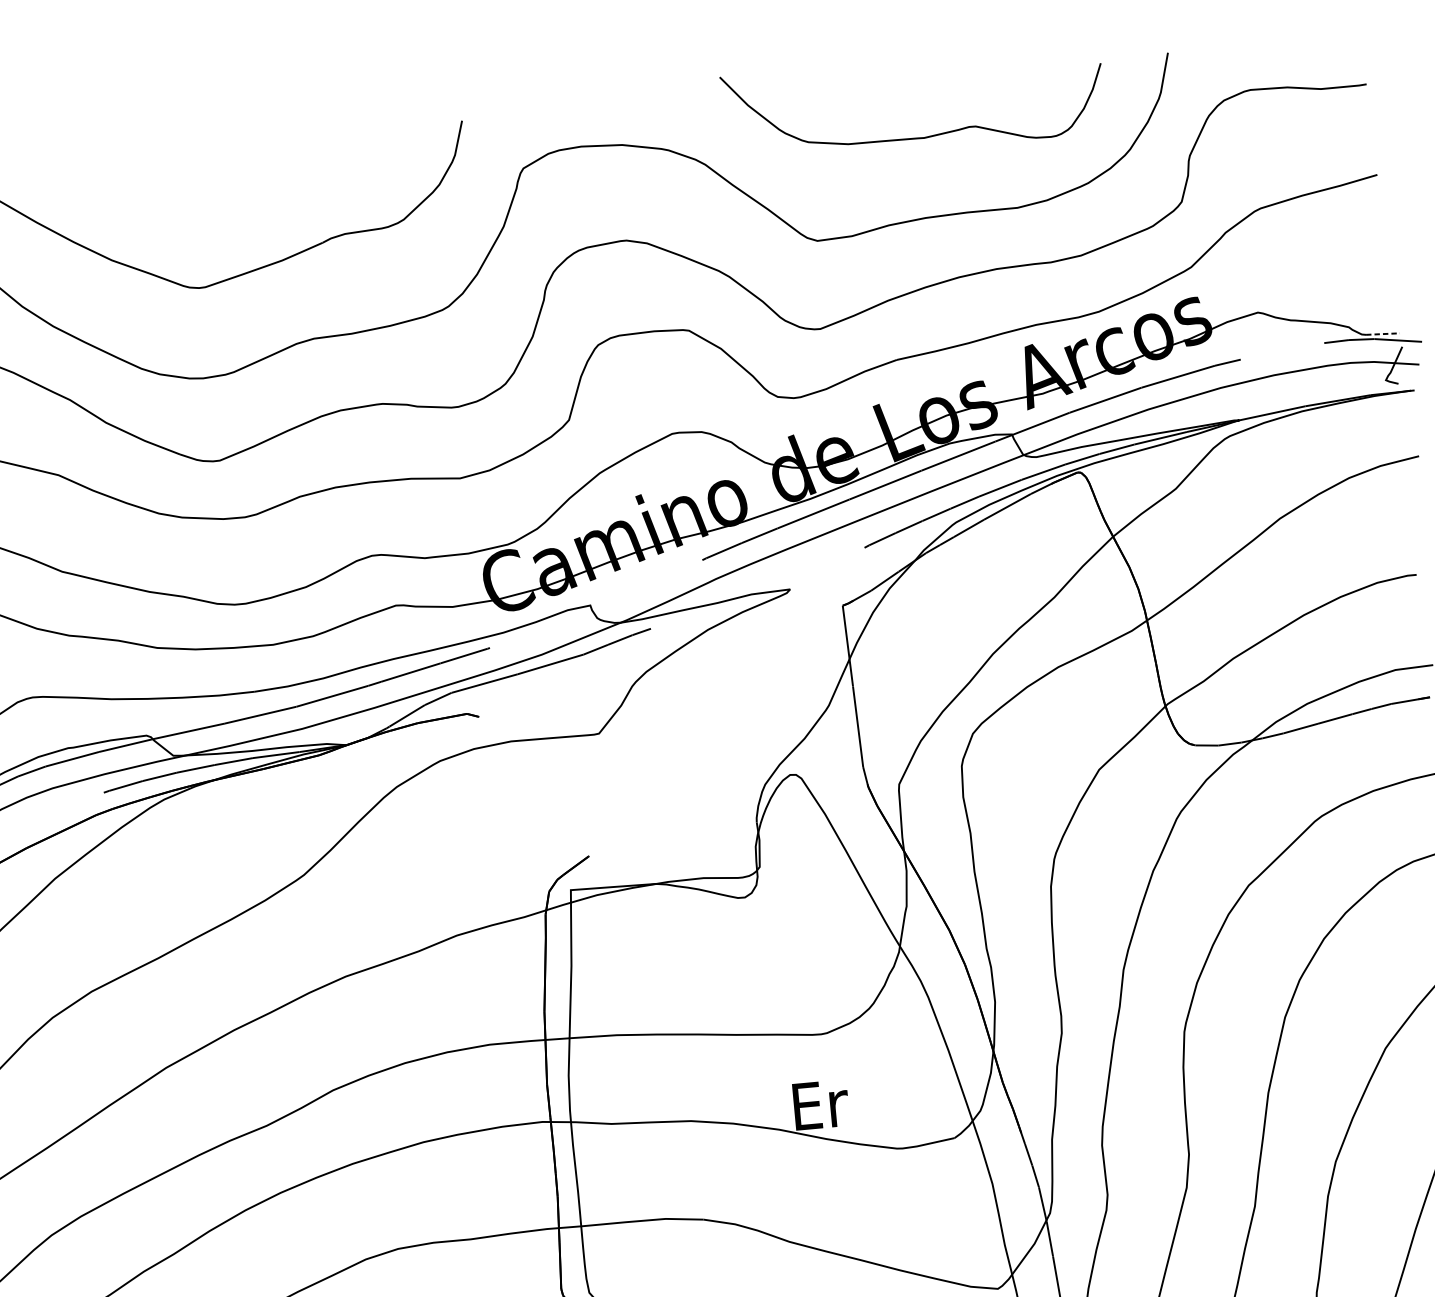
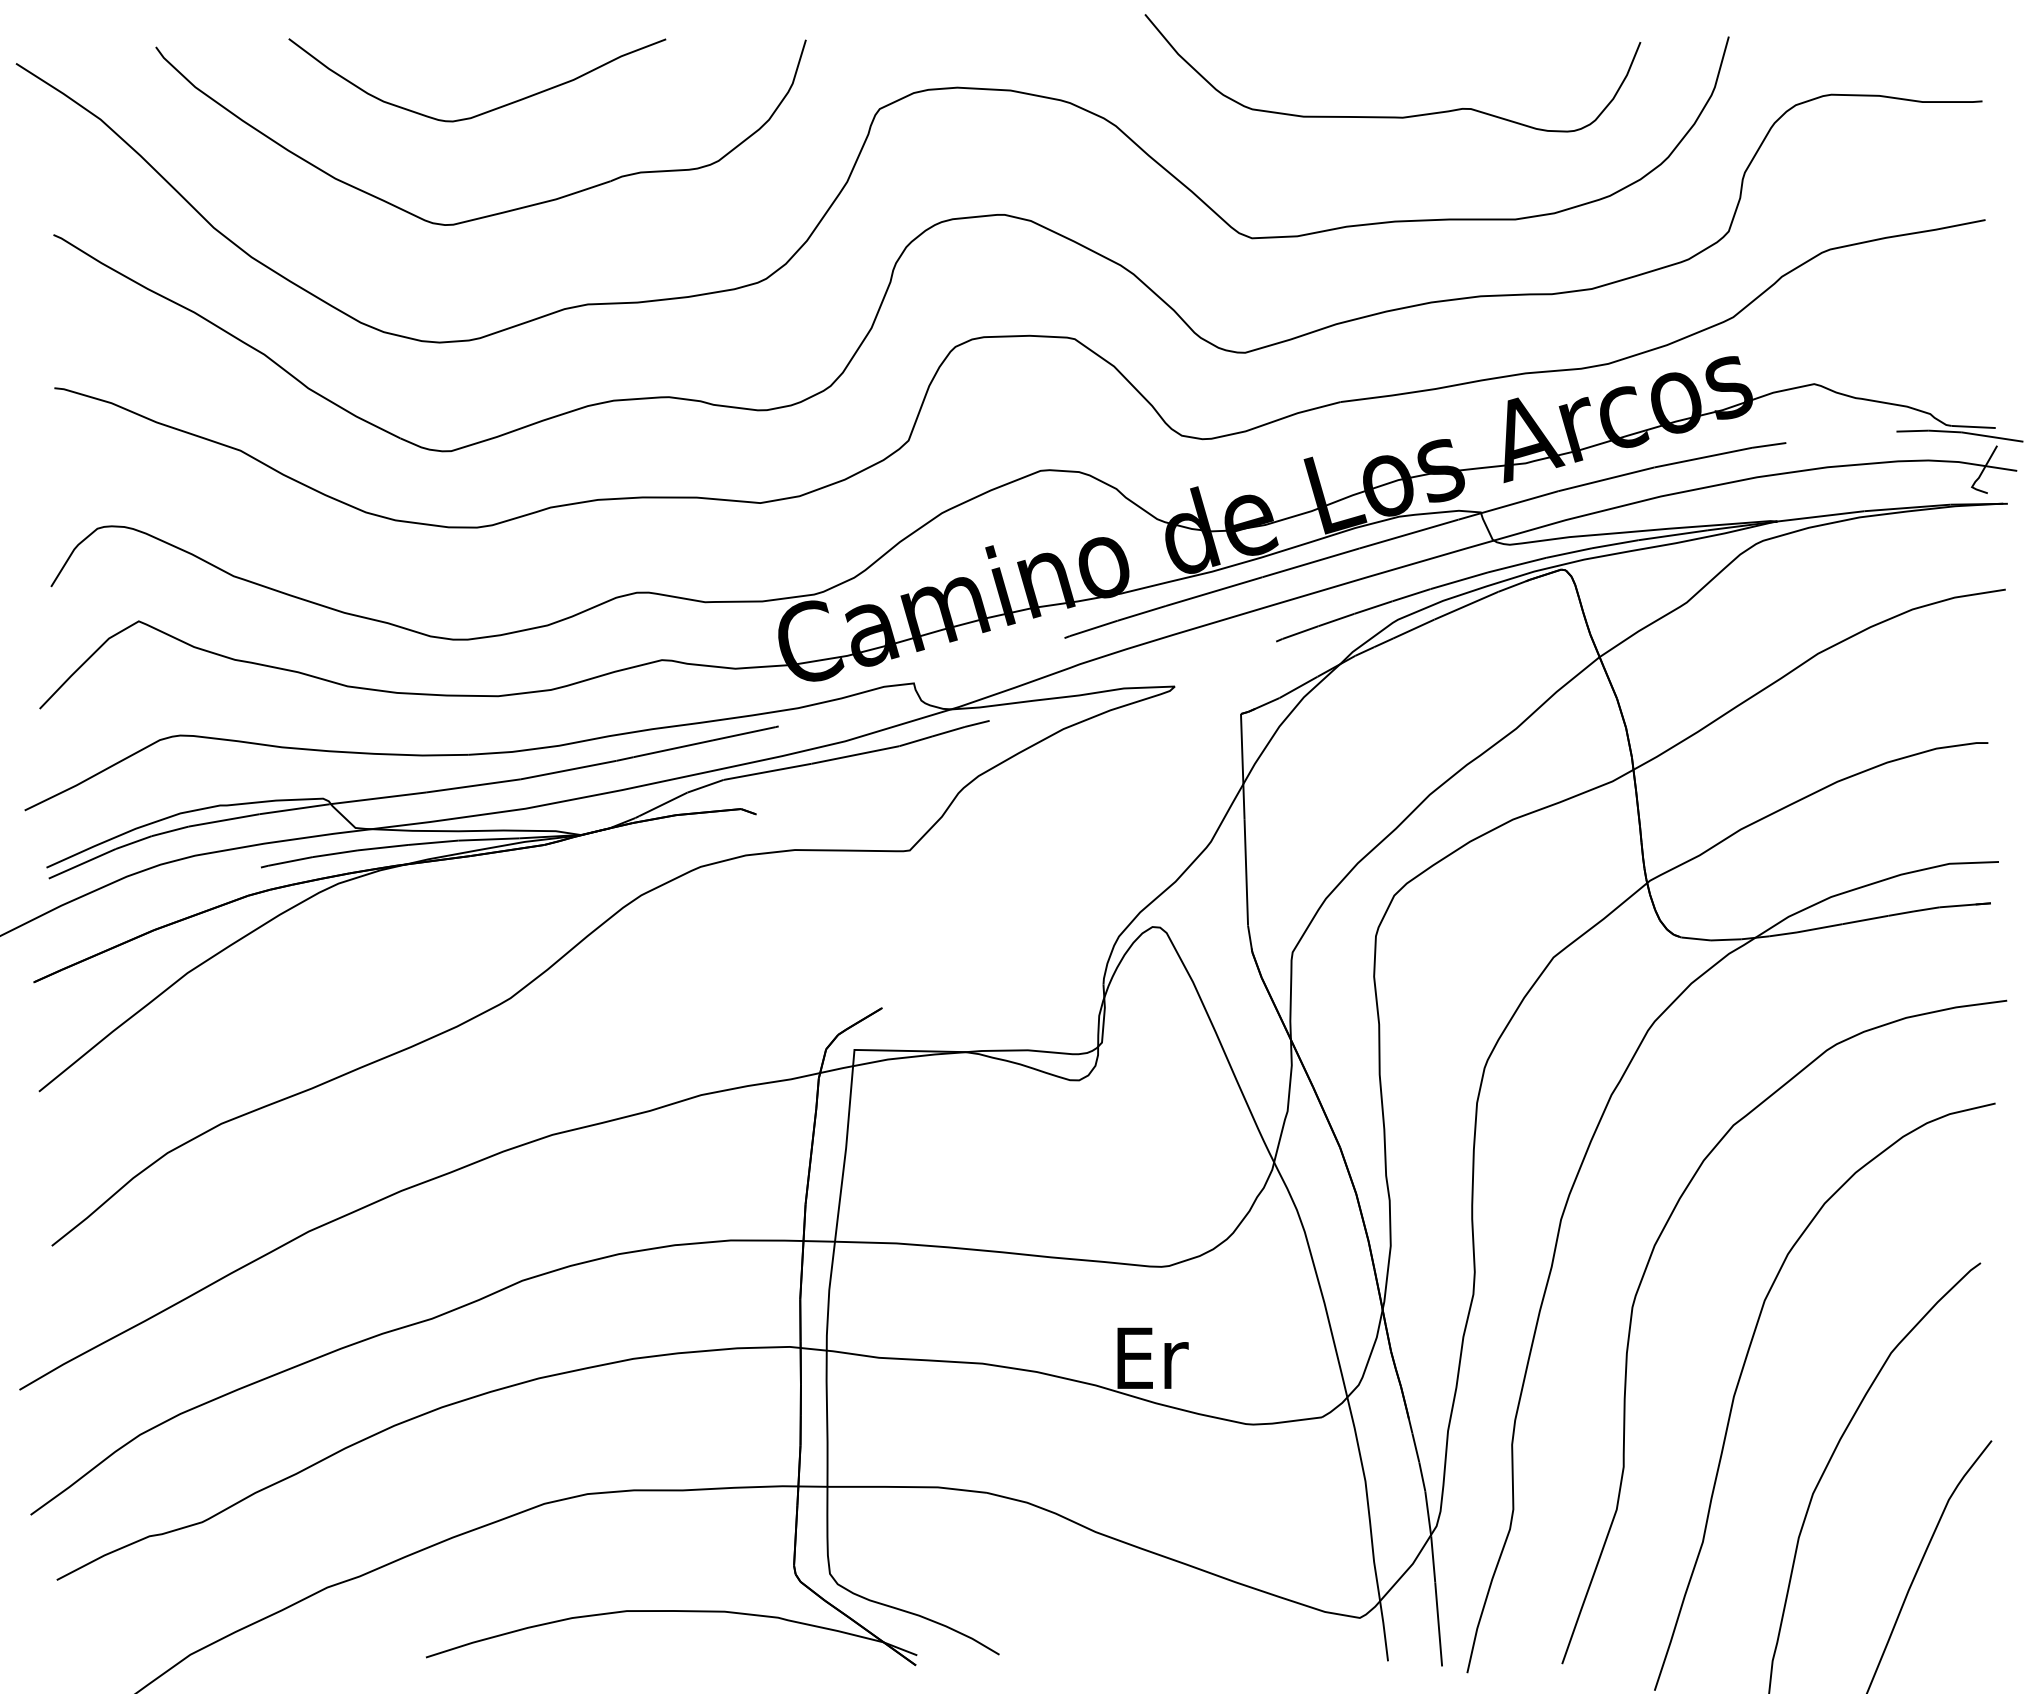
curve: (224, 197) -> (488, 110), added
line: (1383, 334) -> (1974, 427), dashed -> solid

